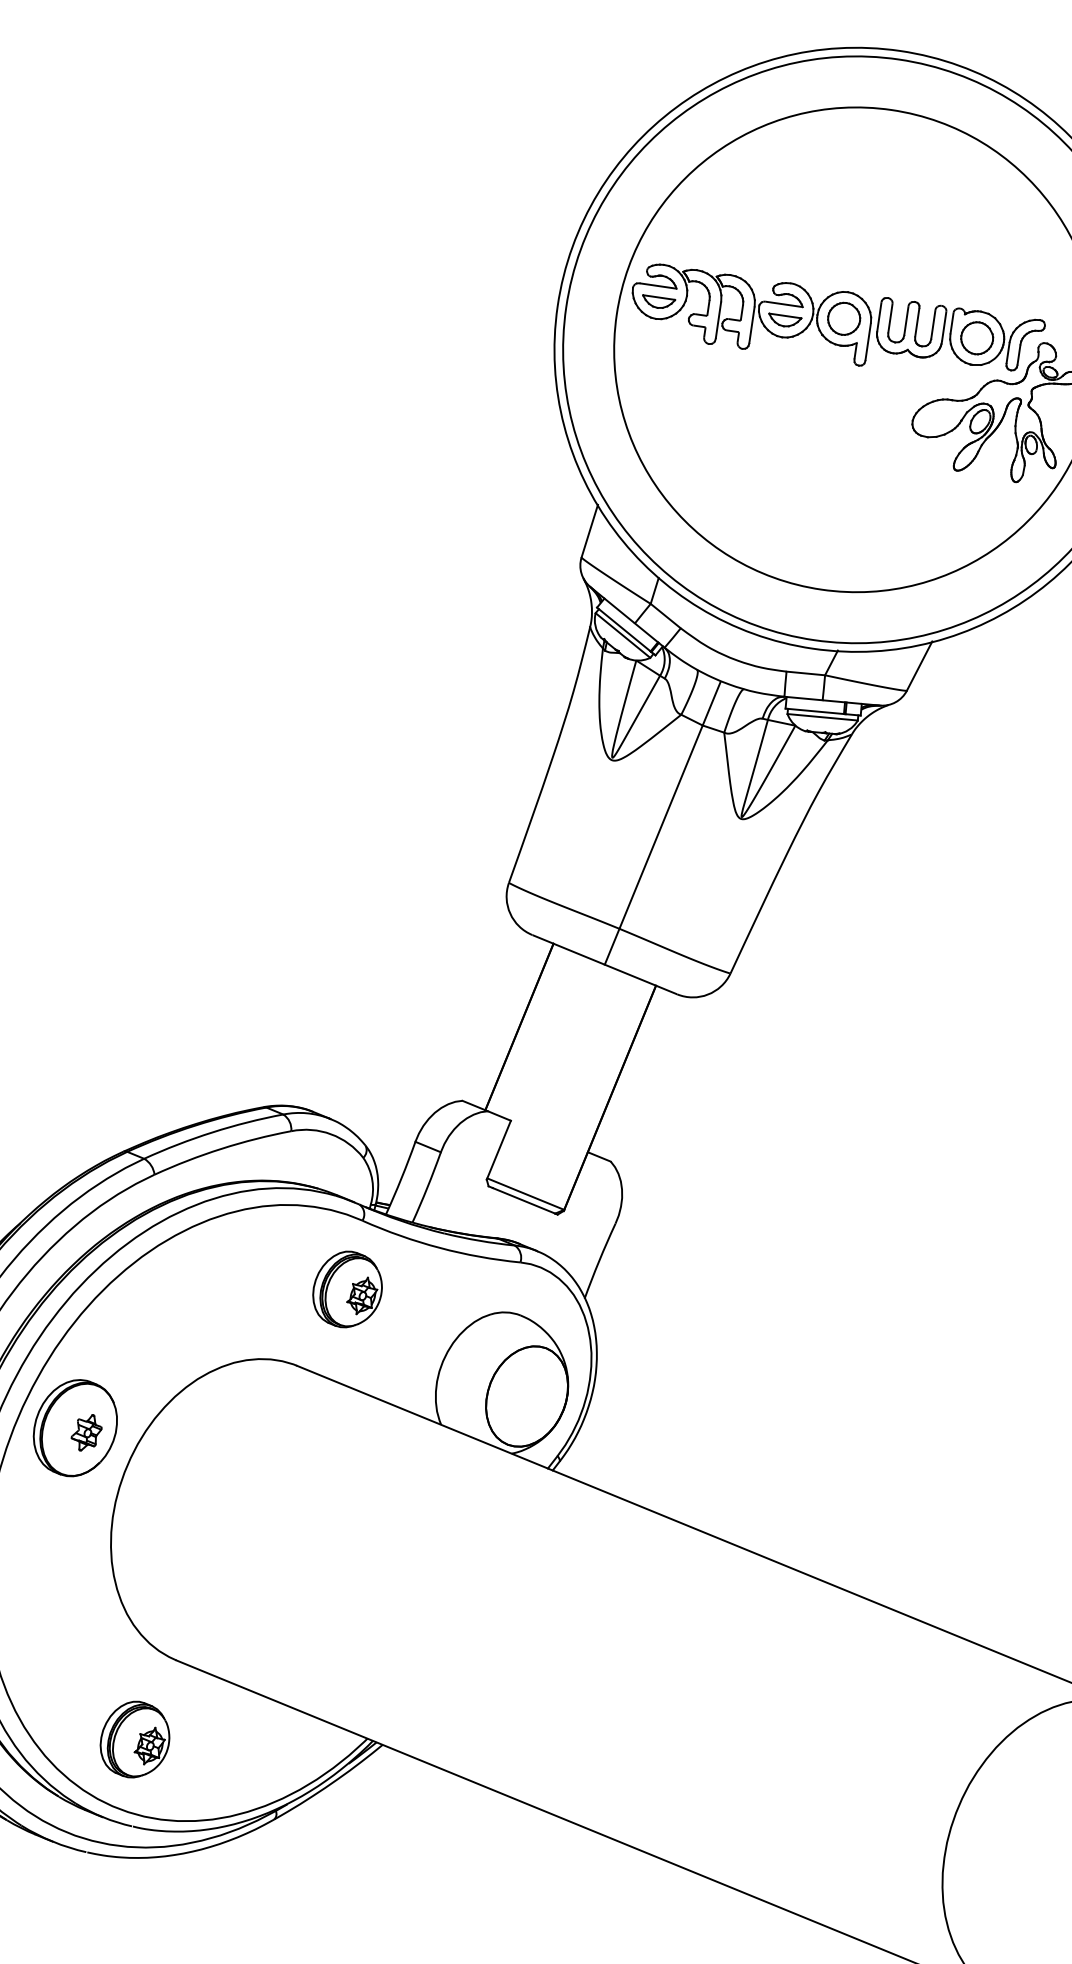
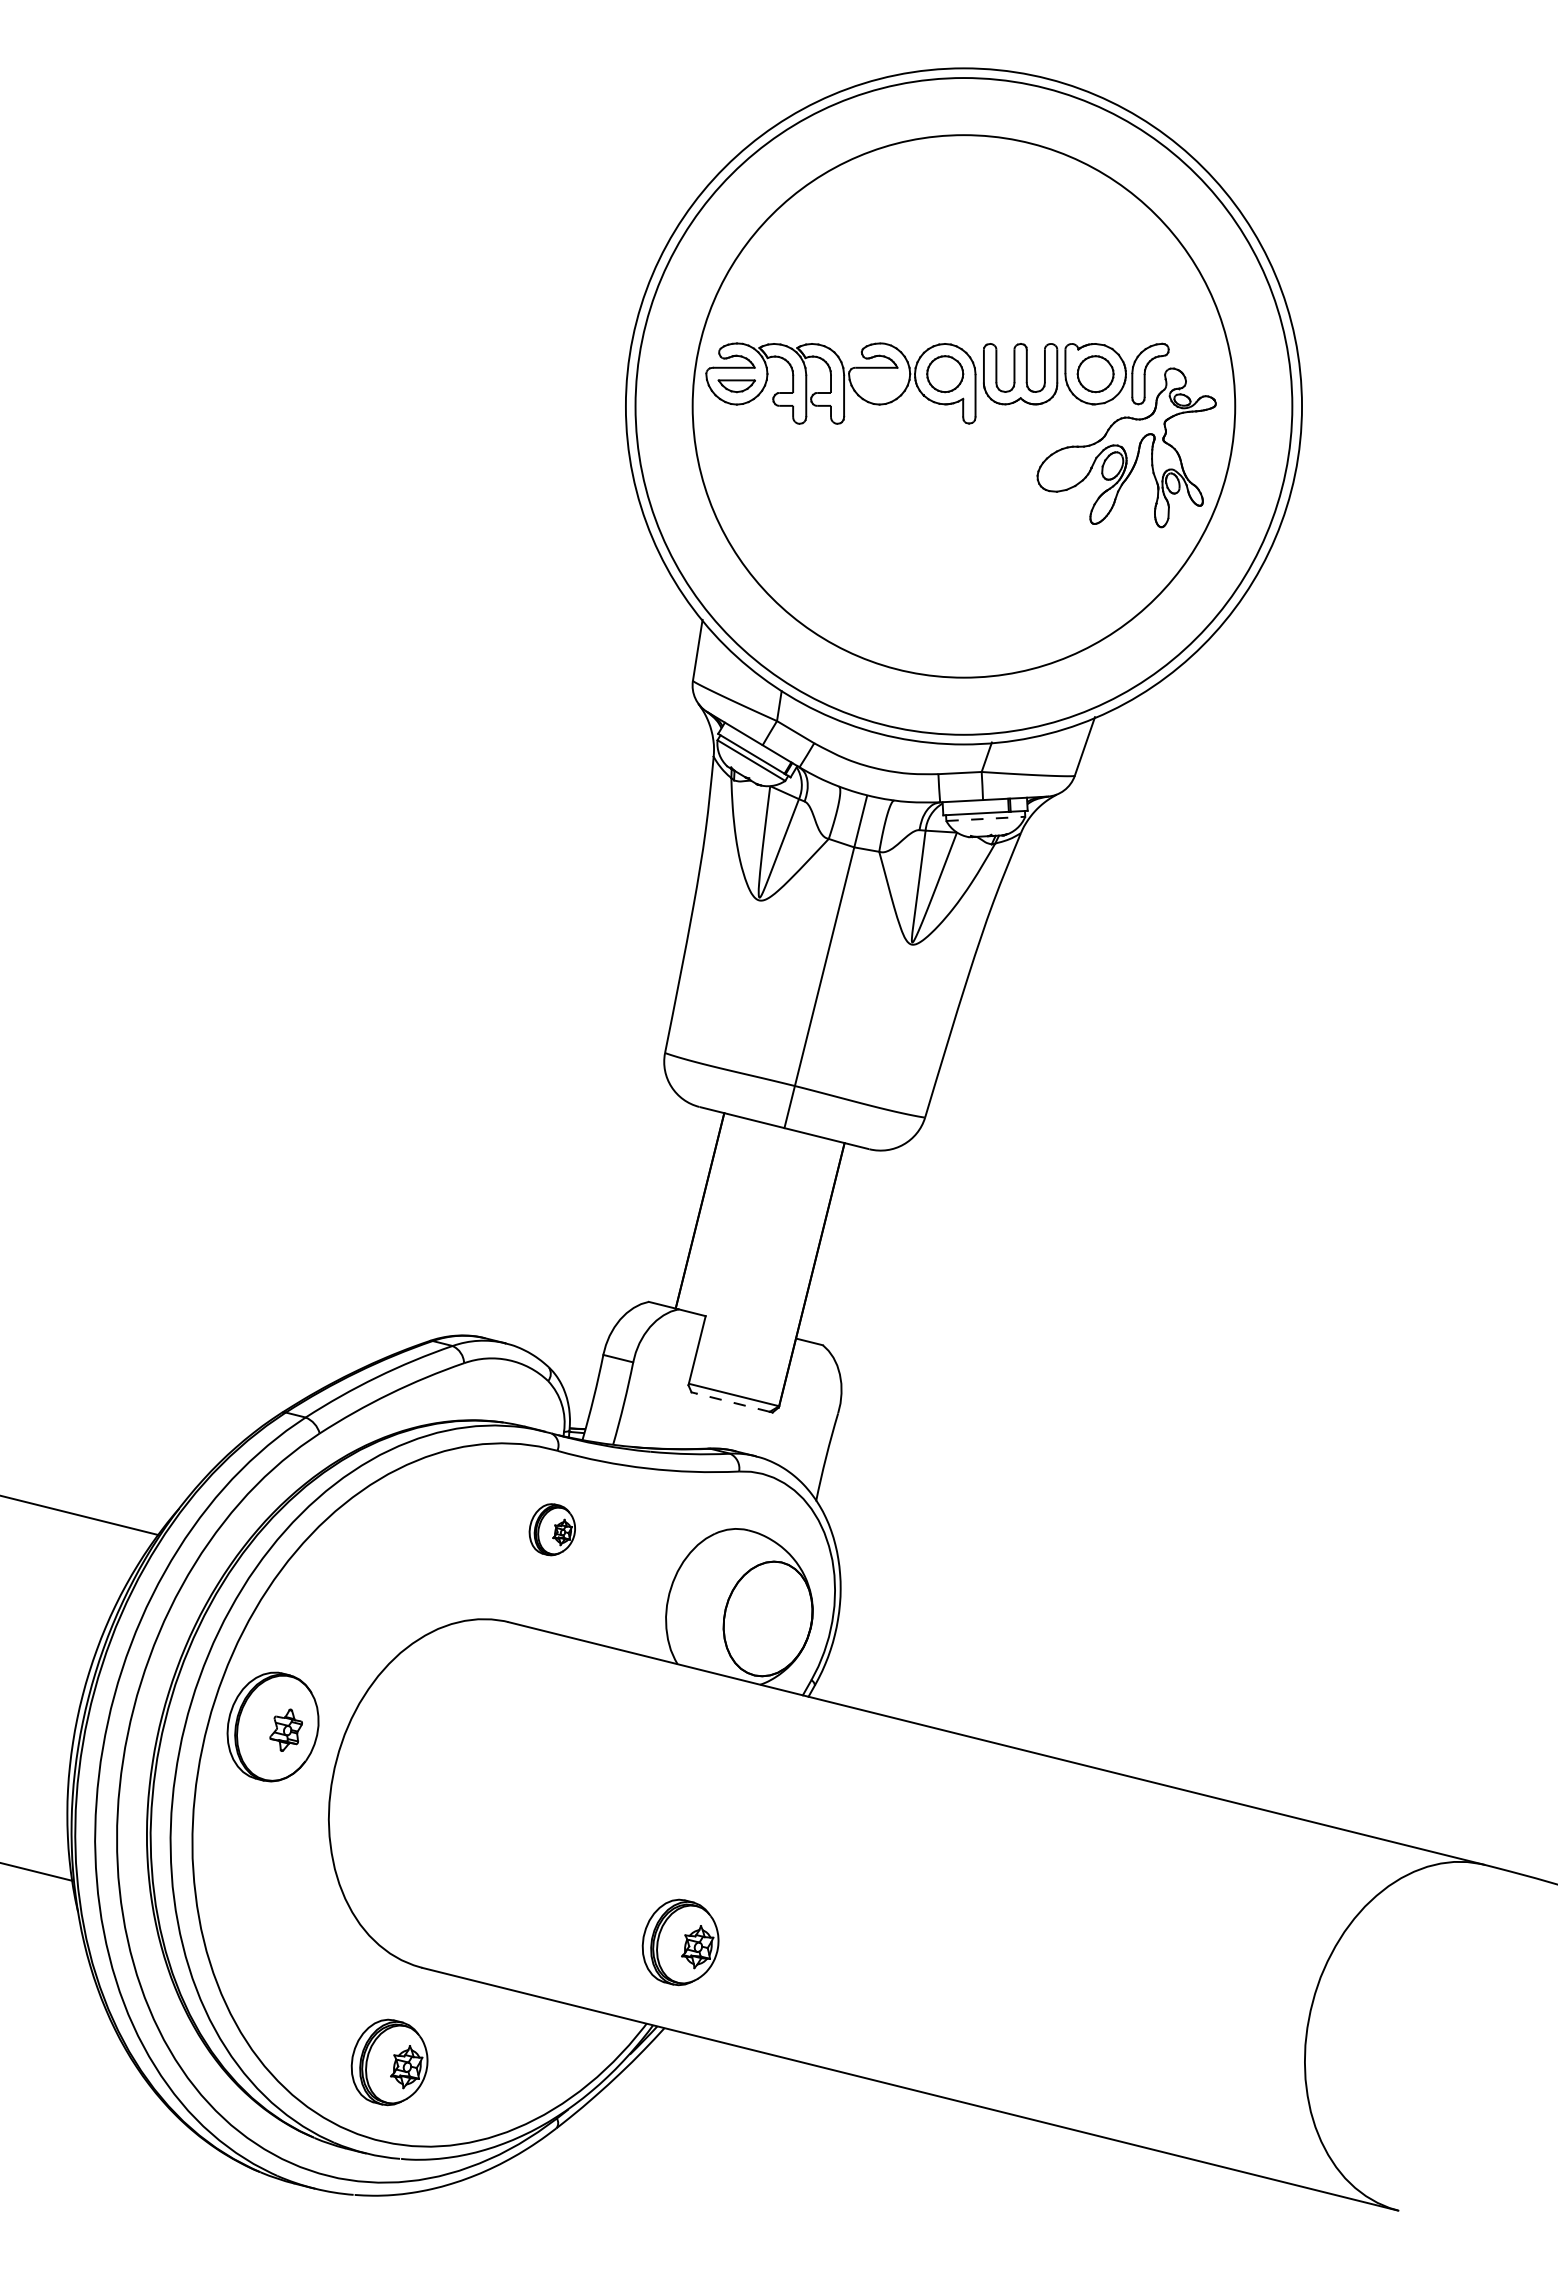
part: (784, 321) -> (879, 386), removed
line: (822, 716) -> (985, 818), solid -> dashed
line: (524, 1200) -> (733, 1402), solid -> dashed
part: (347, 1289) -> (552, 1529), size x0.6
part: (407, 1671) -> (680, 1942), added

